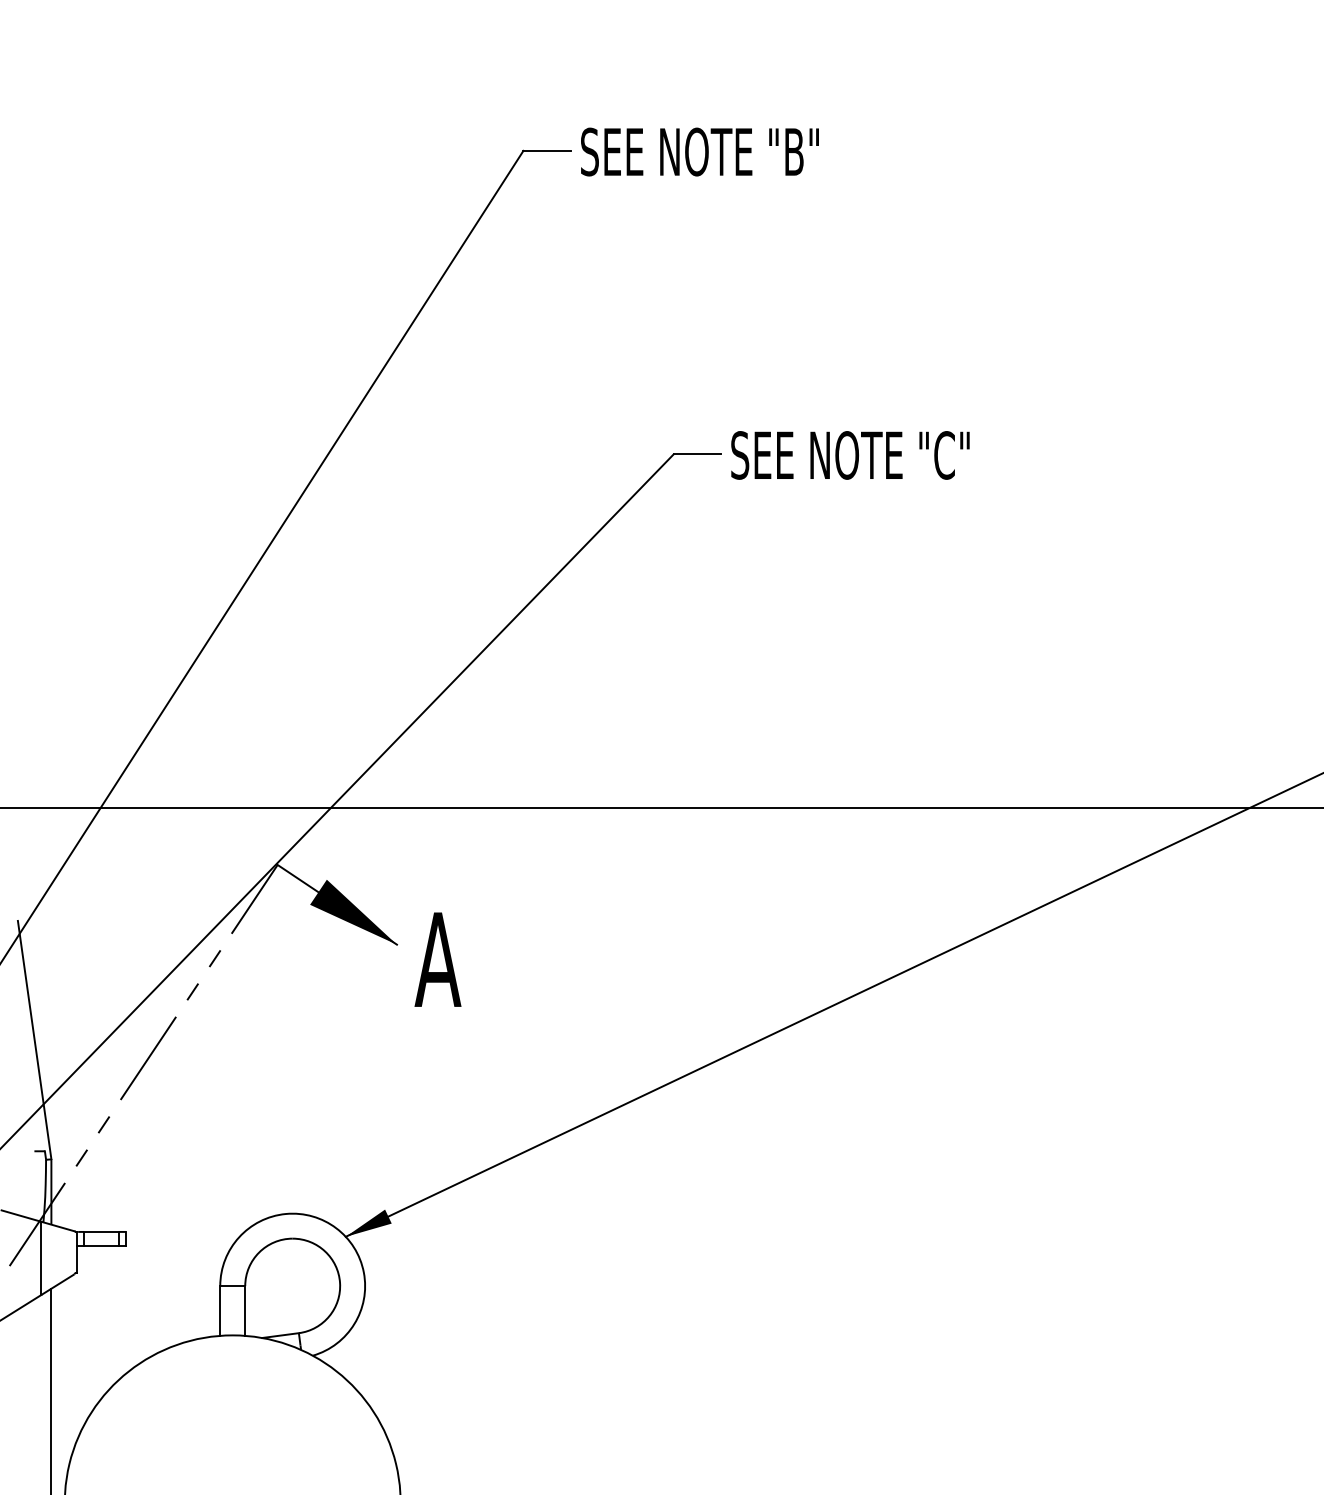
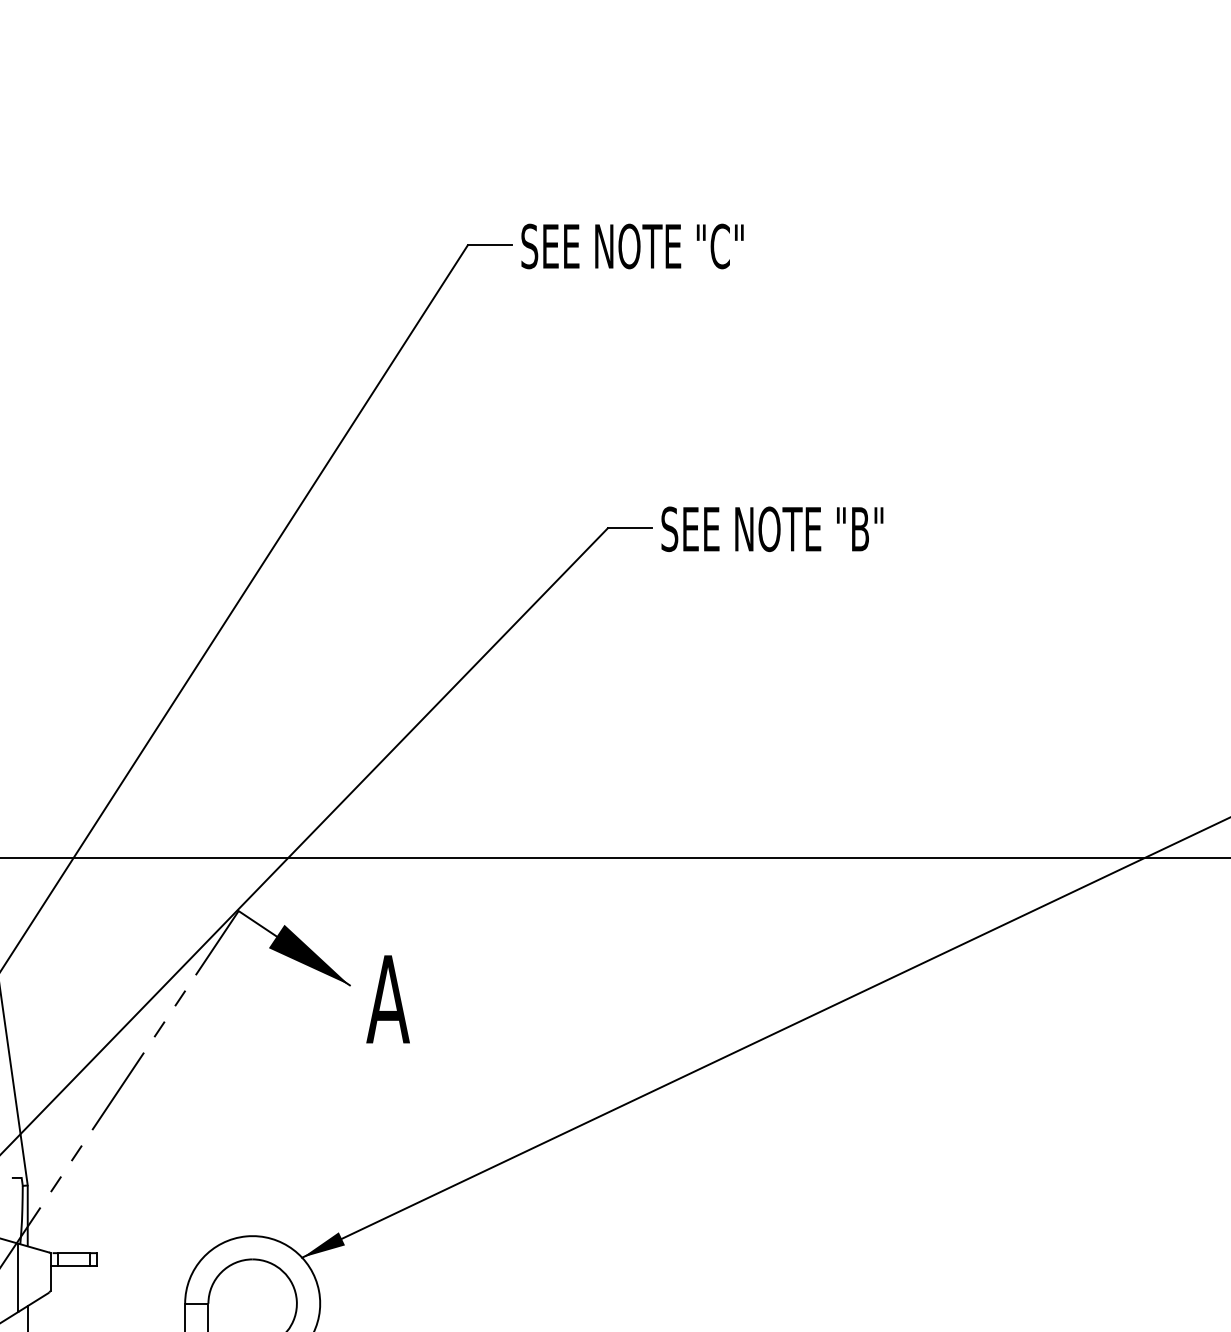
text: (801, 151) -> (726, 245), SEE NOTE "B" -> SEE NOTE "C"
text: (951, 455) -> (866, 529), SEE NOTE "C" -> SEE NOTE "B"

